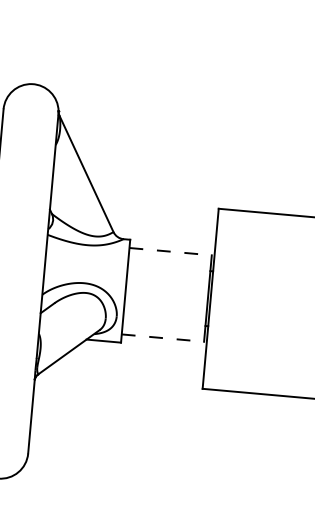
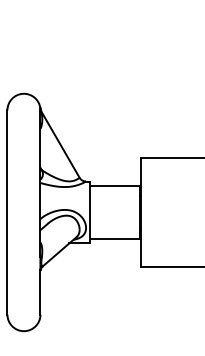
line: (170, 251) -> (114, 186), dashed -> solid
line: (162, 338) -> (114, 238), dashed -> solid

